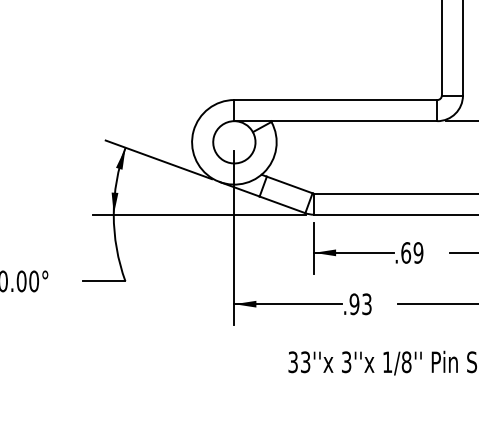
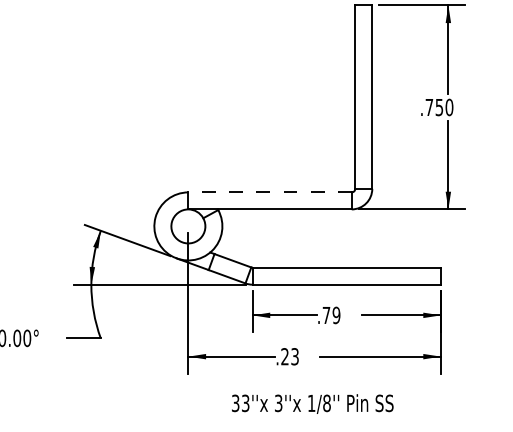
line: (336, 100) -> (270, 192), solid -> dashed
text: (406, 253) -> (326, 315), .69 -> .79
text: (353, 303) -> (284, 356), .93 -> .23

